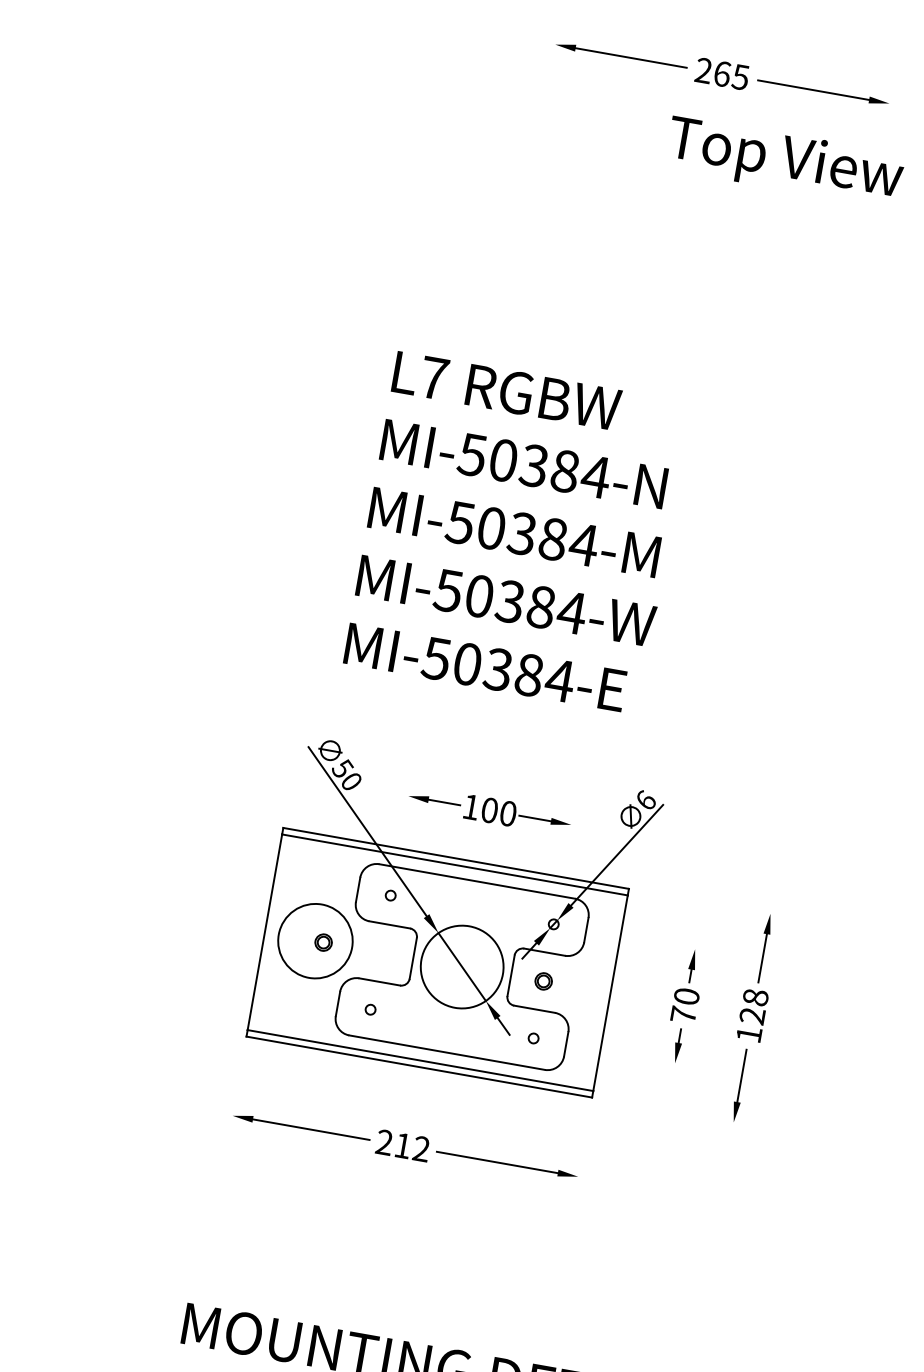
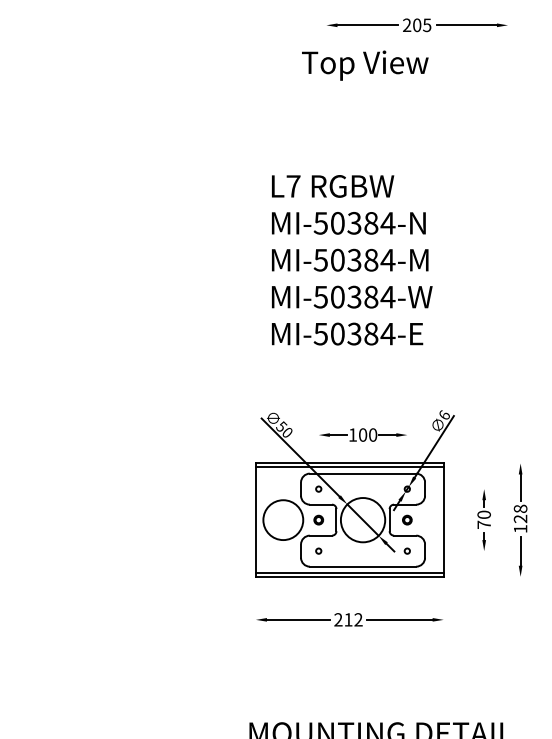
text: (723, 72) -> (417, 24), 265 -> 205
text: (785, 161) -> (365, 65), moved
text: (518, 533) -> (352, 260), moved
part: (323, 941) -> (318, 519), moved

